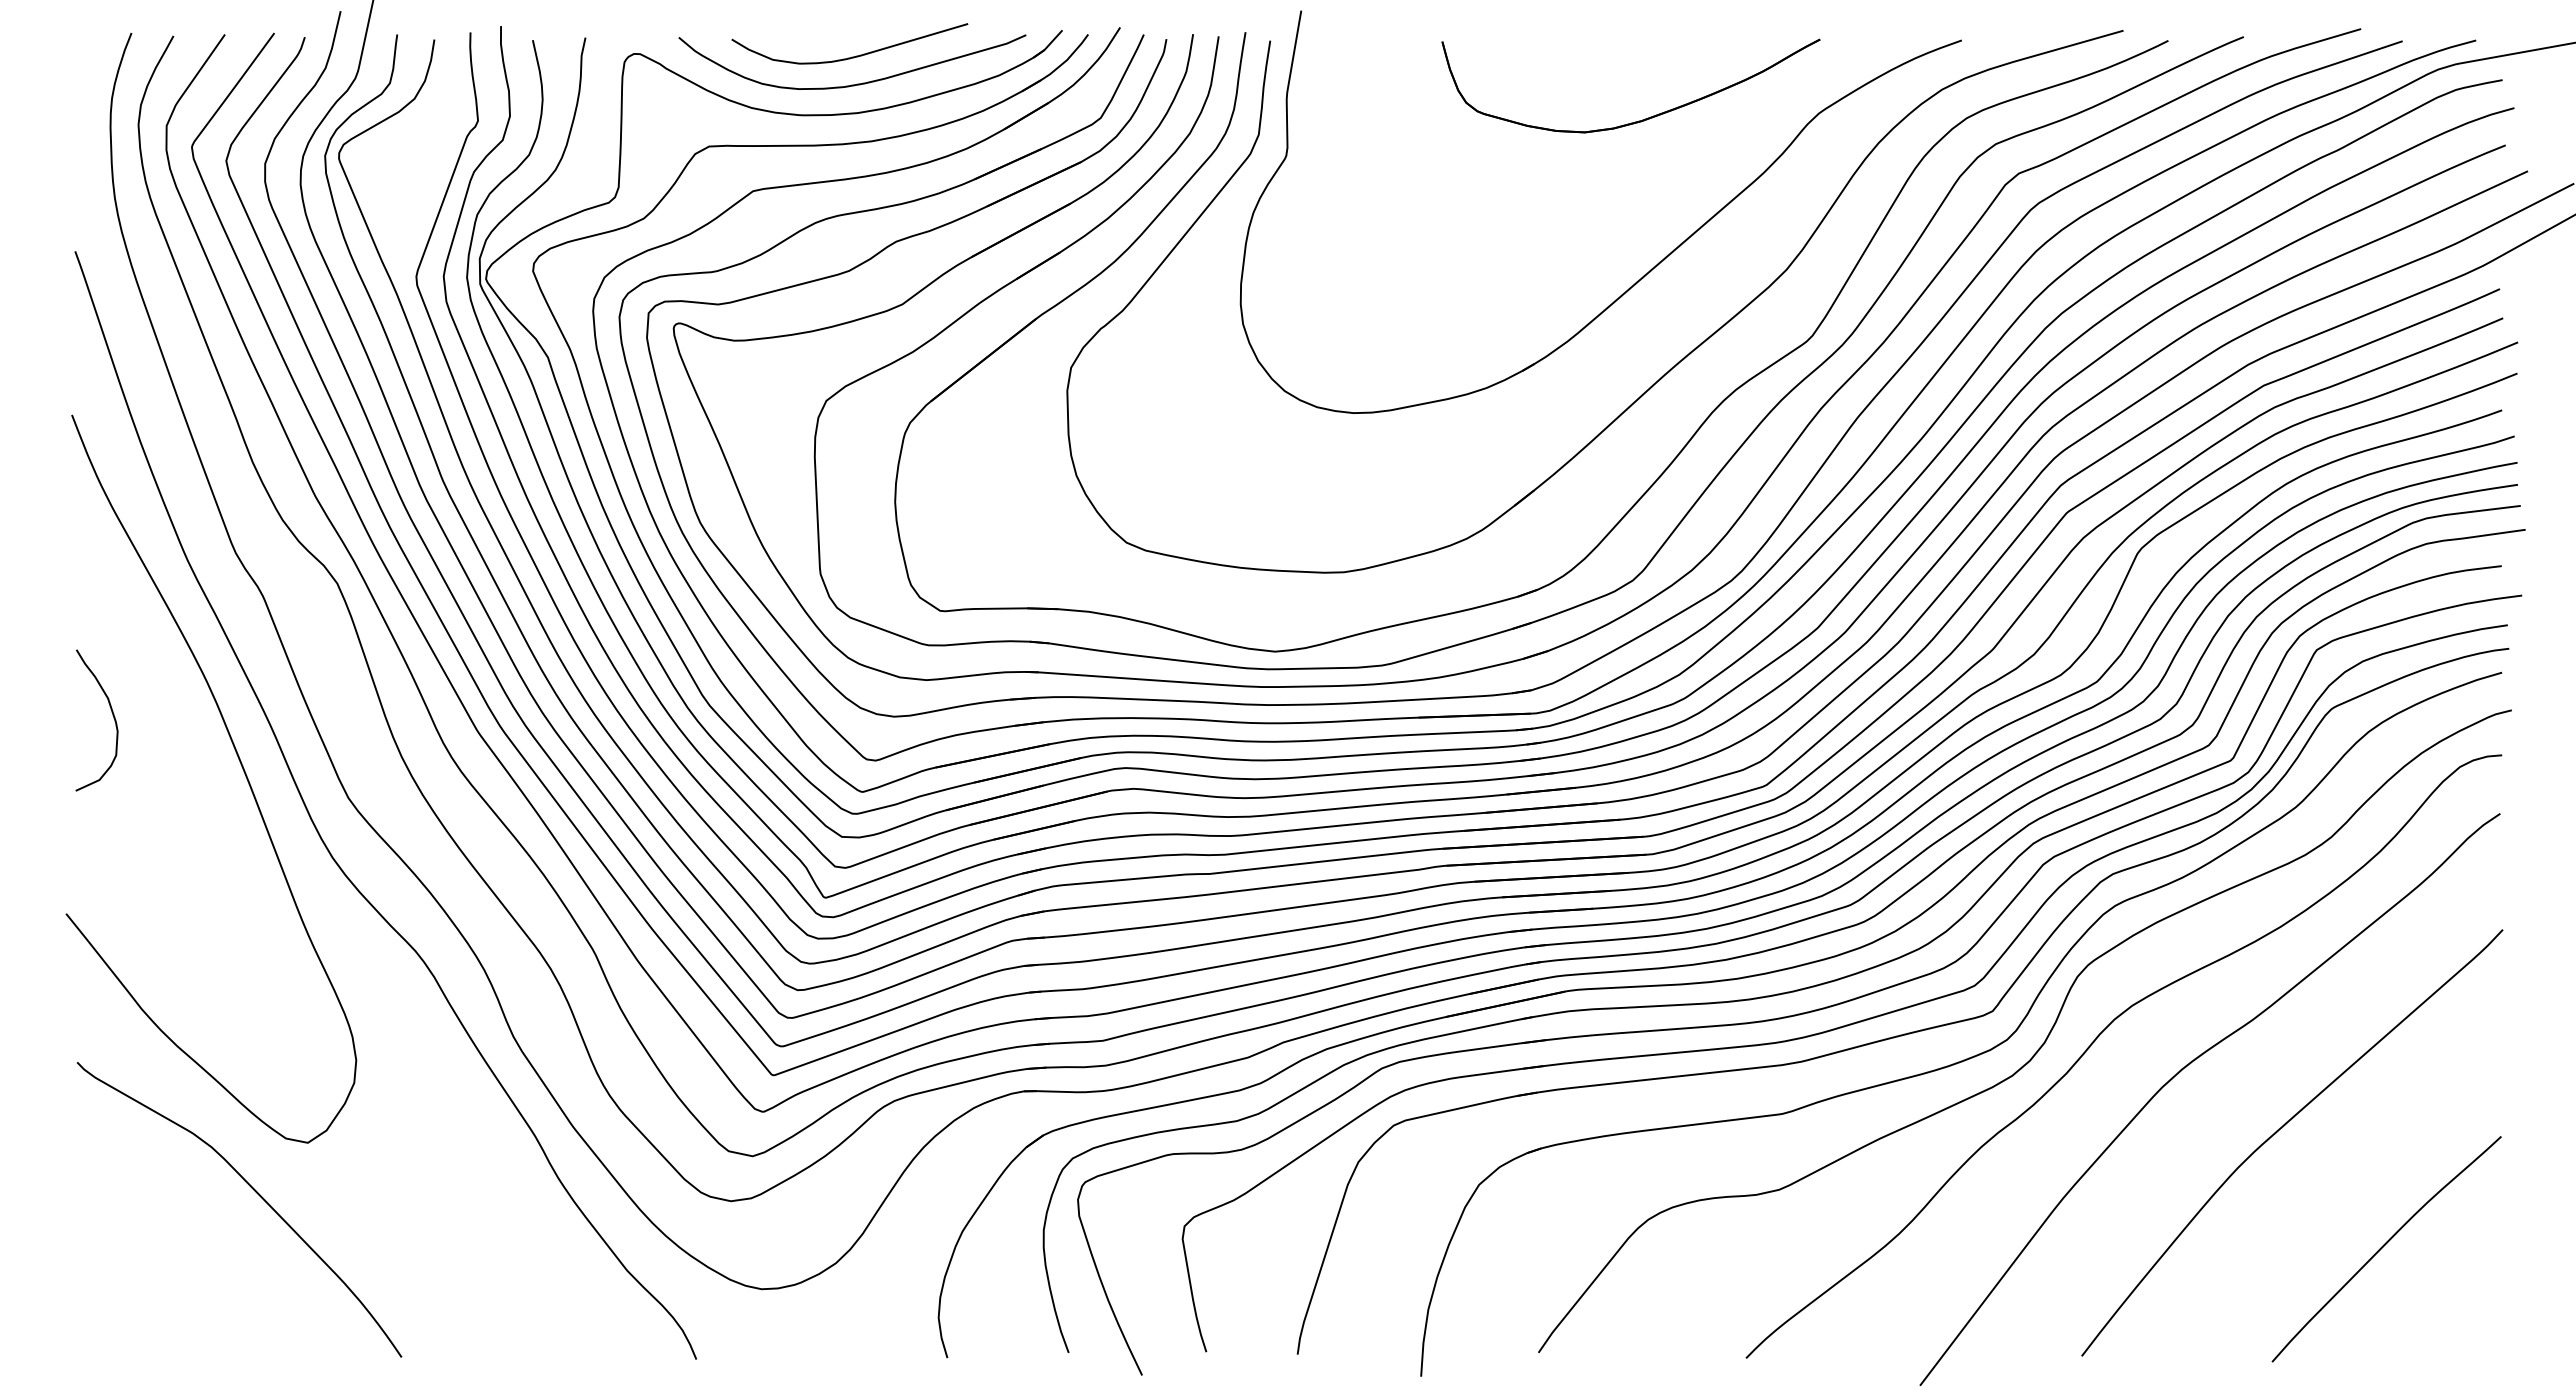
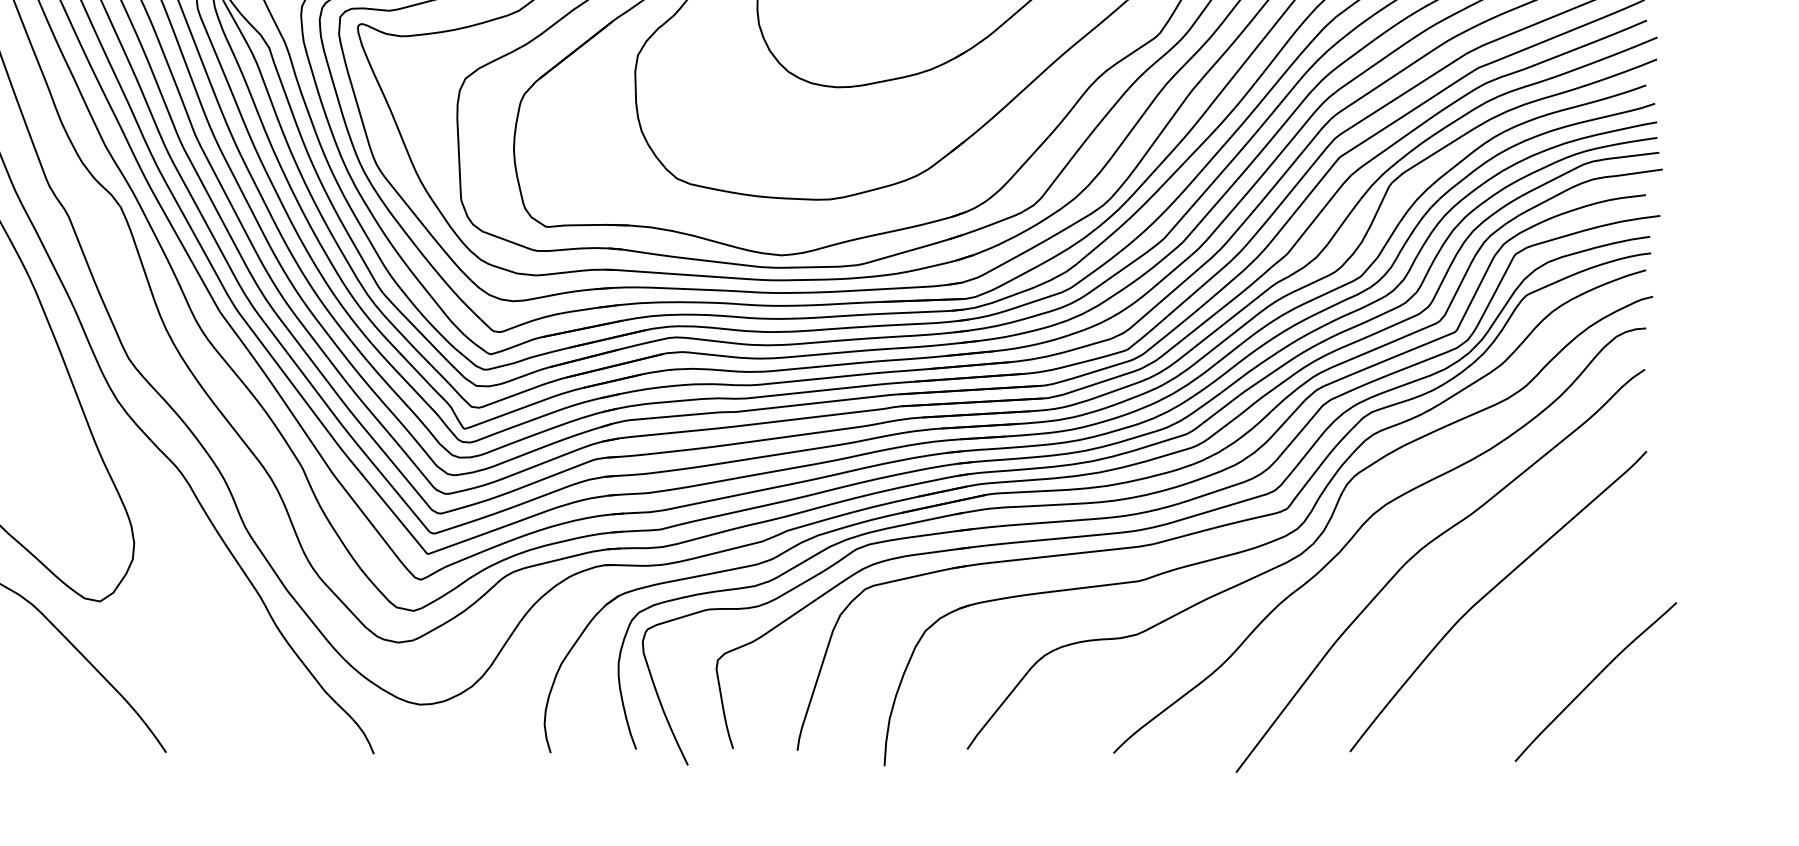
curve: (2384, 1246) -> (1594, 680), moved

